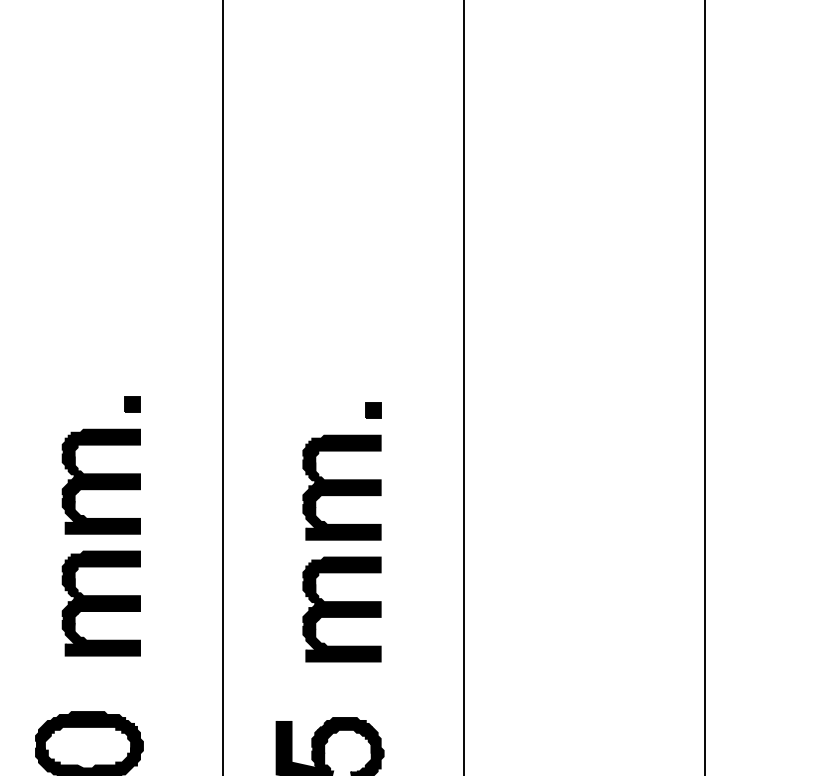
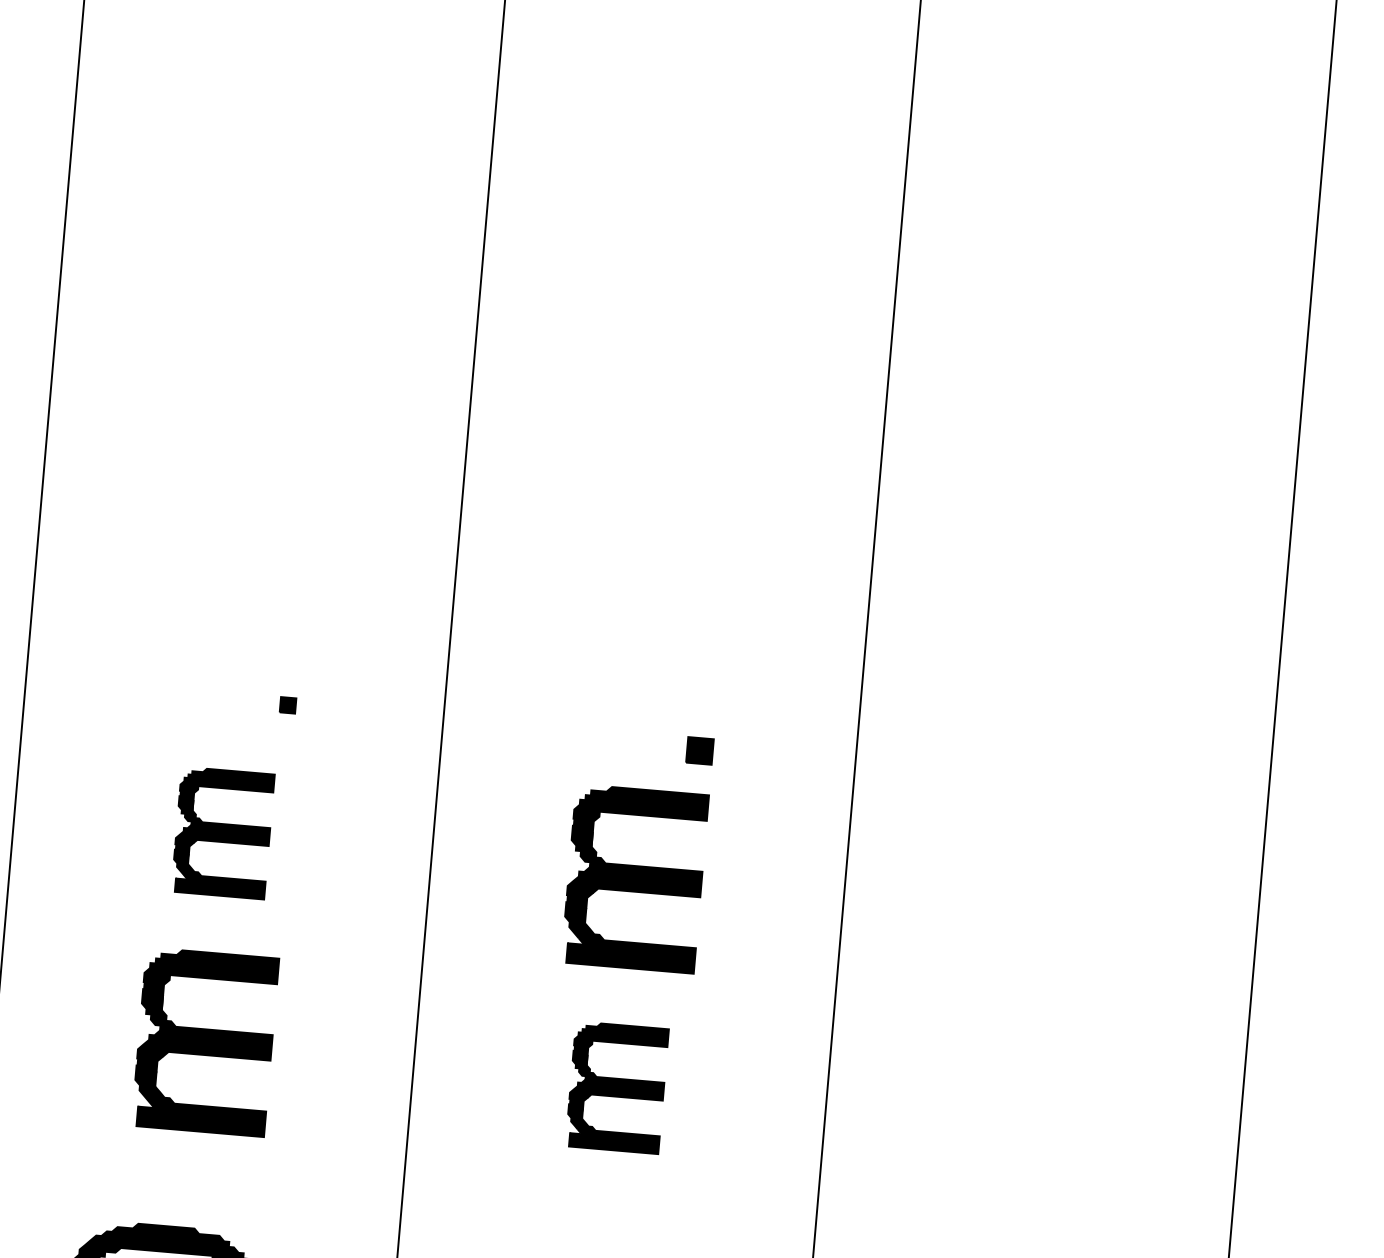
part: (132, 404) -> (287, 705), size x0.6
part: (100, 481) -> (221, 832), size x0.7
part: (341, 609) -> (616, 1087), size x0.7

